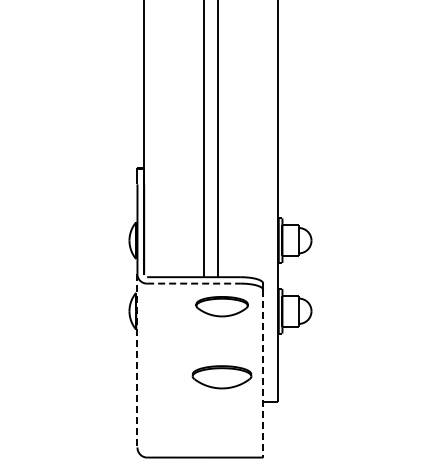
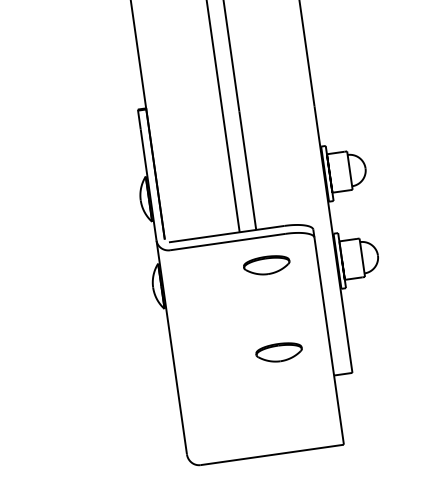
line: (193, 283) -> (227, 242), dashed -> solid
part: (222, 306) -> (267, 265), size x0.71
line: (137, 360) -> (171, 346), dashed -> solid
line: (263, 373) -> (329, 340), dashed -> solid
part: (222, 376) -> (279, 351), size x0.62

